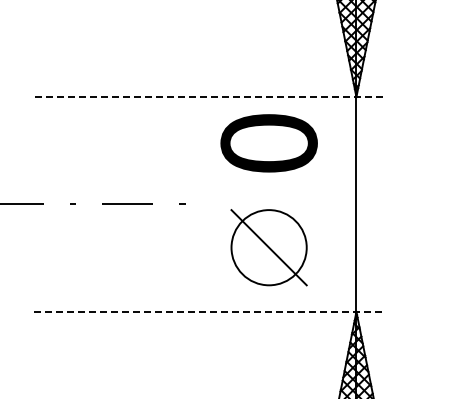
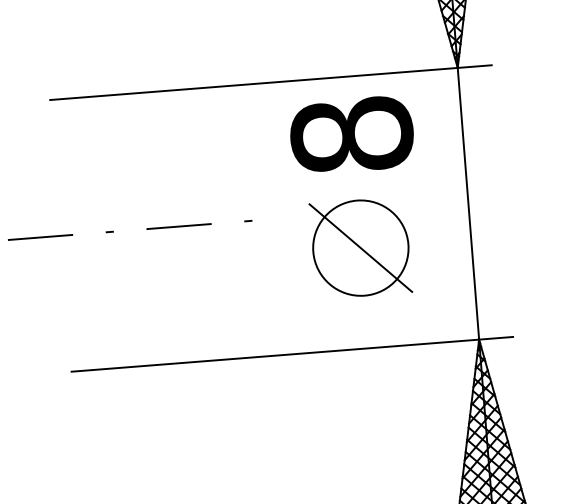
line: (208, 97) -> (270, 83), dashed -> solid
text: (268, 143) -> (351, 135), 0 -> 8
part: (268, 247) -> (360, 247), moved
line: (208, 311) -> (292, 353), dashed -> solid

